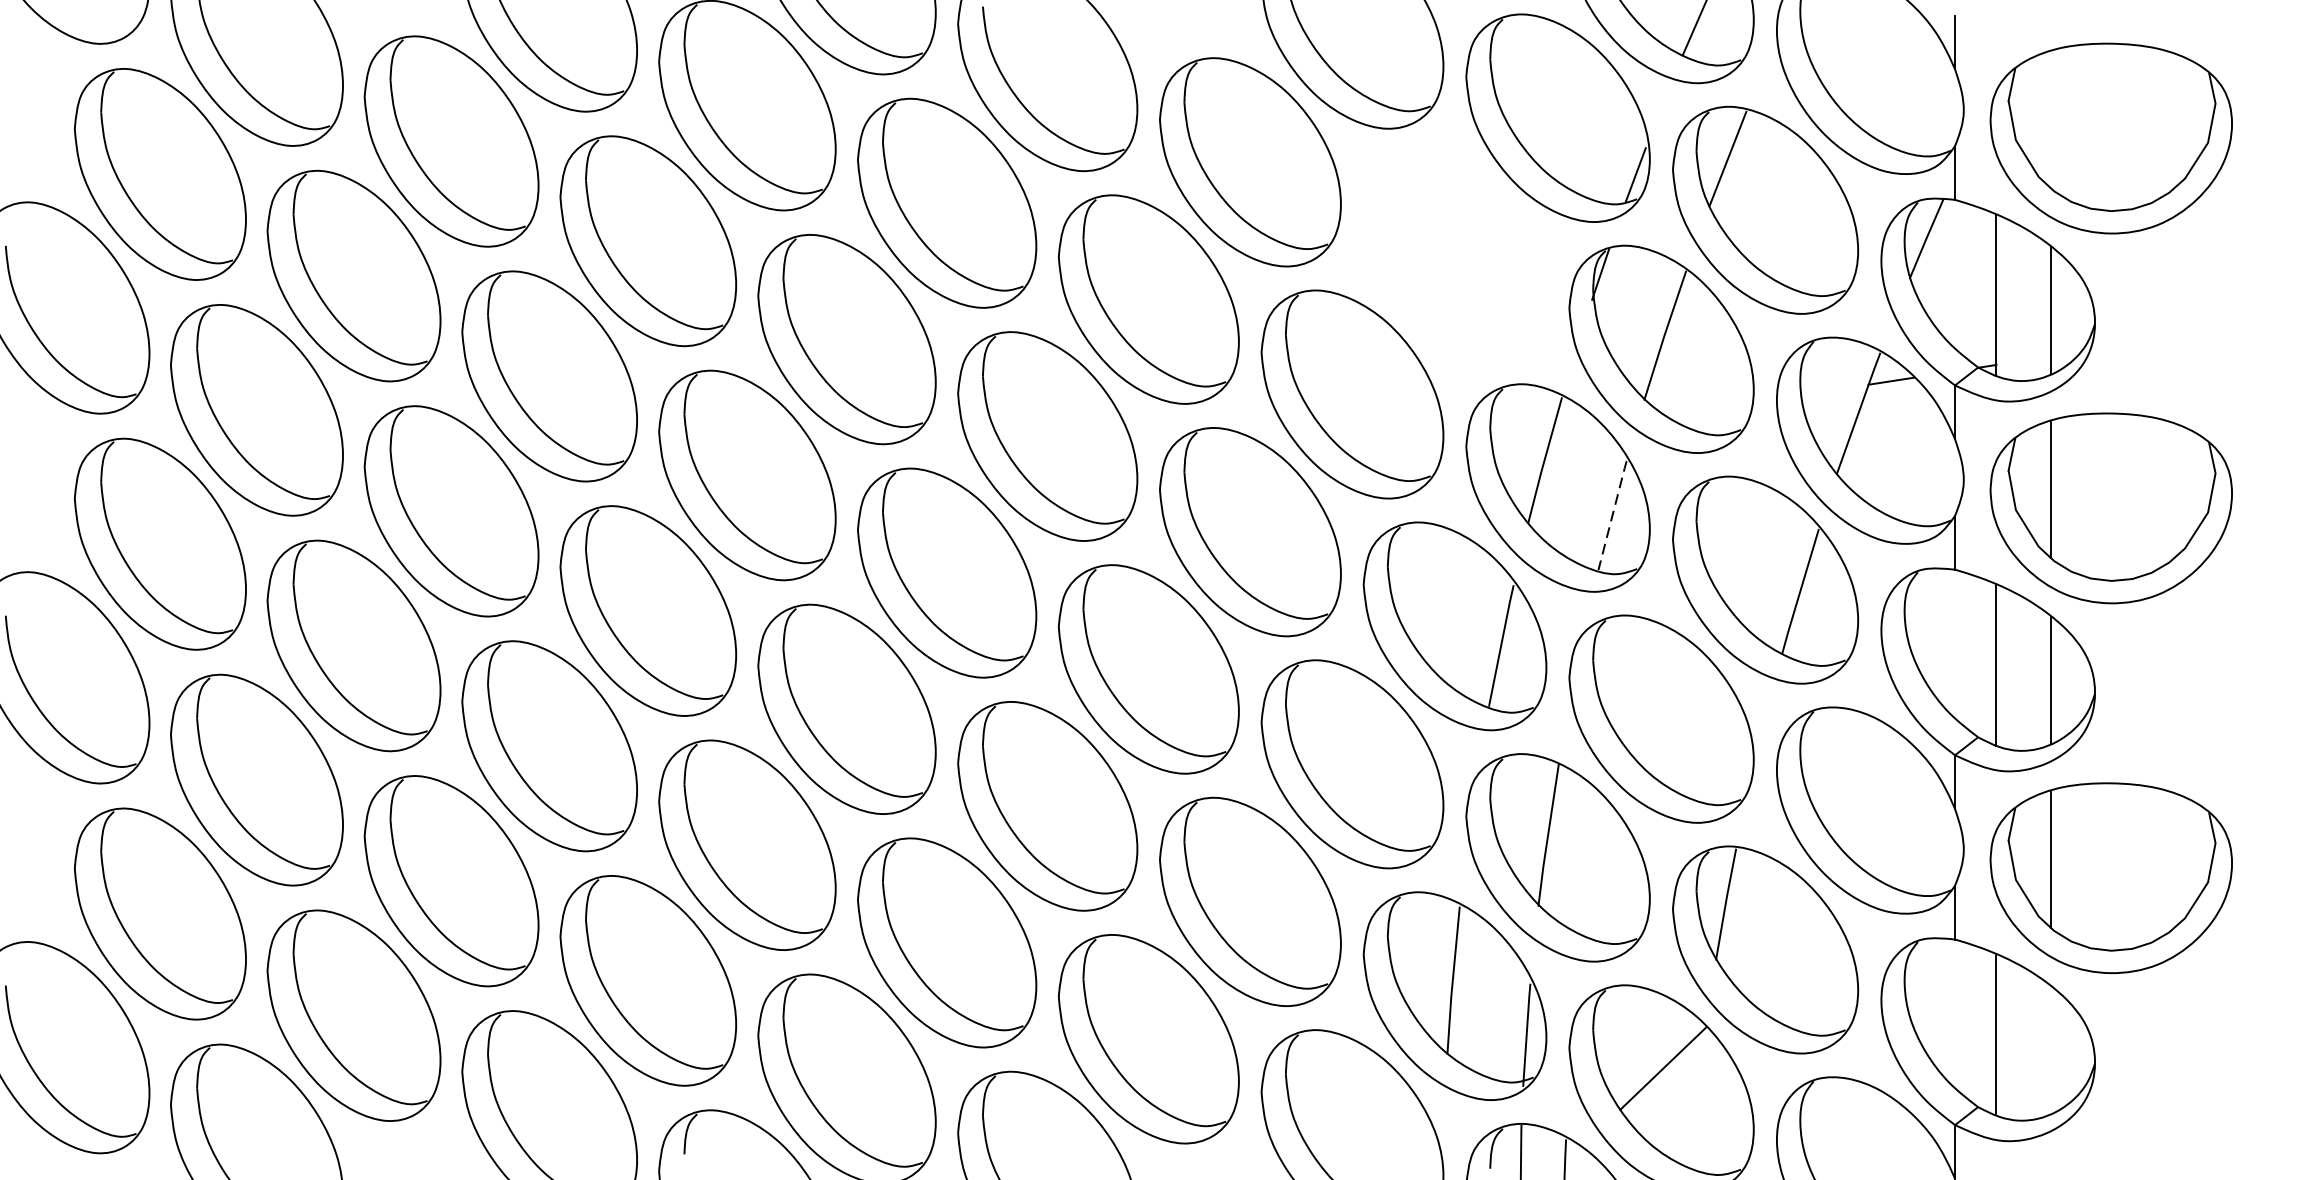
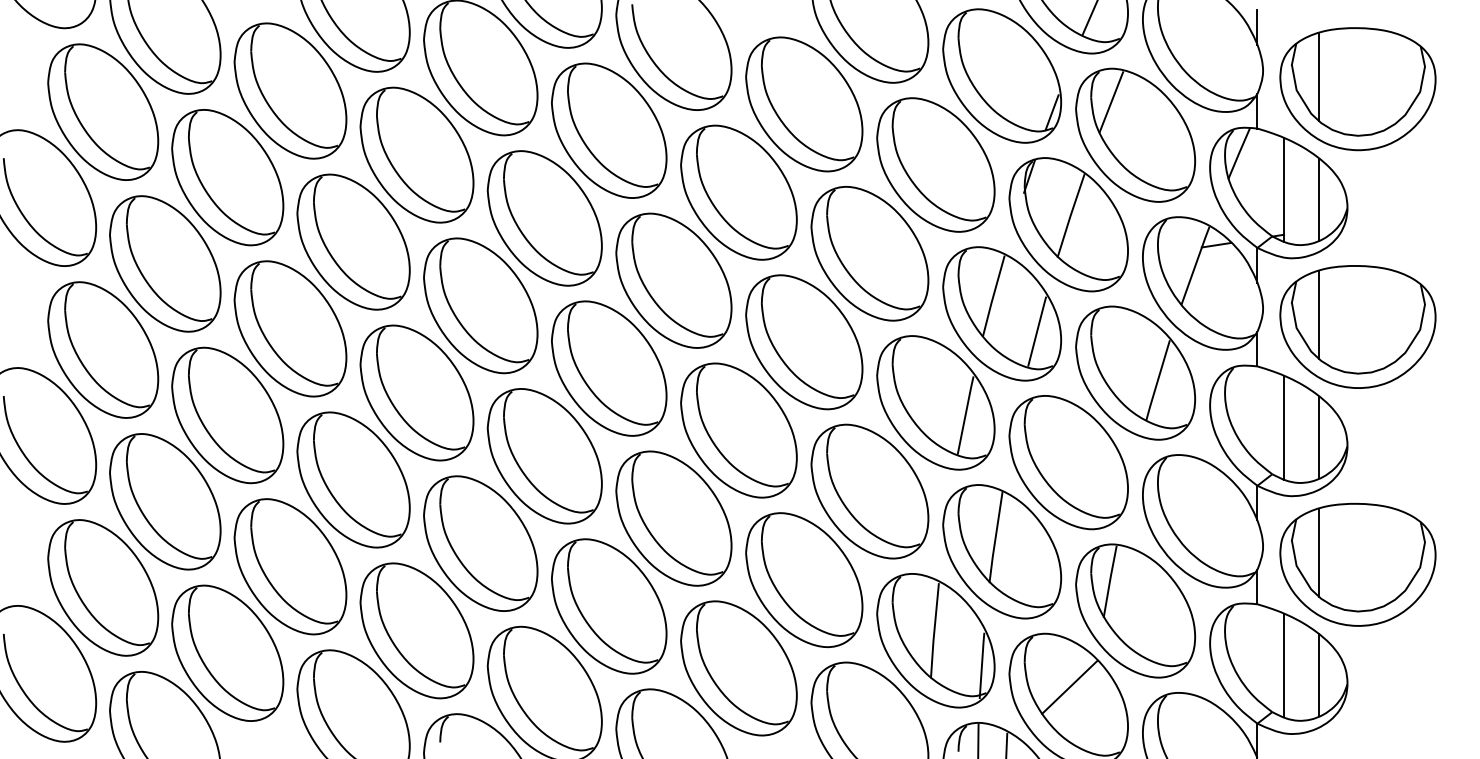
line: (2051, 120) -> (1319, 77), added
part: (1454, 255) -> (935, 164), added
line: (1613, 515) -> (1037, 331), dashed -> solid
line: (2051, 1050) -> (1319, 675), added

